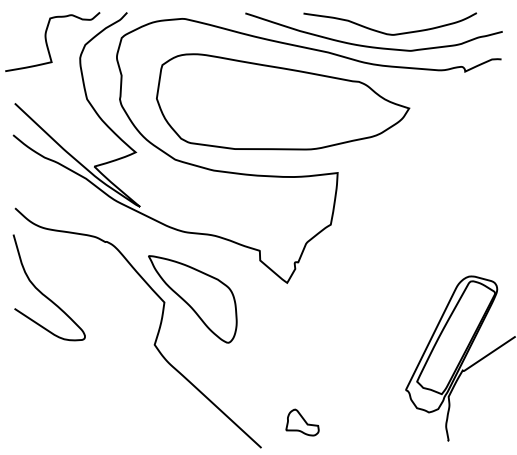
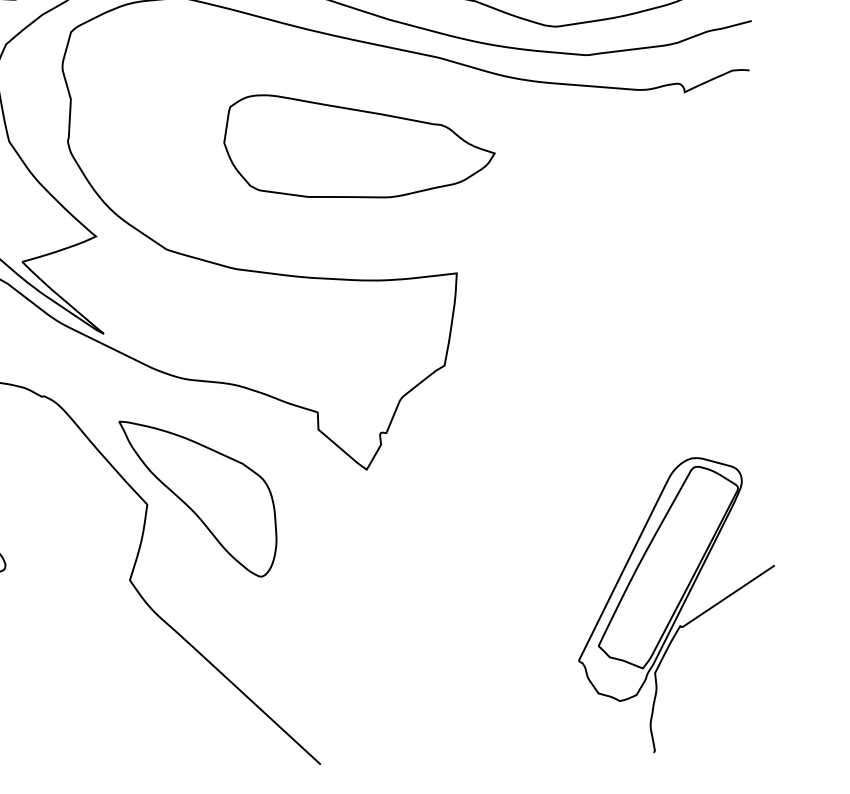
part: (283, 101) -> (360, 145), size x0.6
part: (302, 422) -> (393, 719), removed

